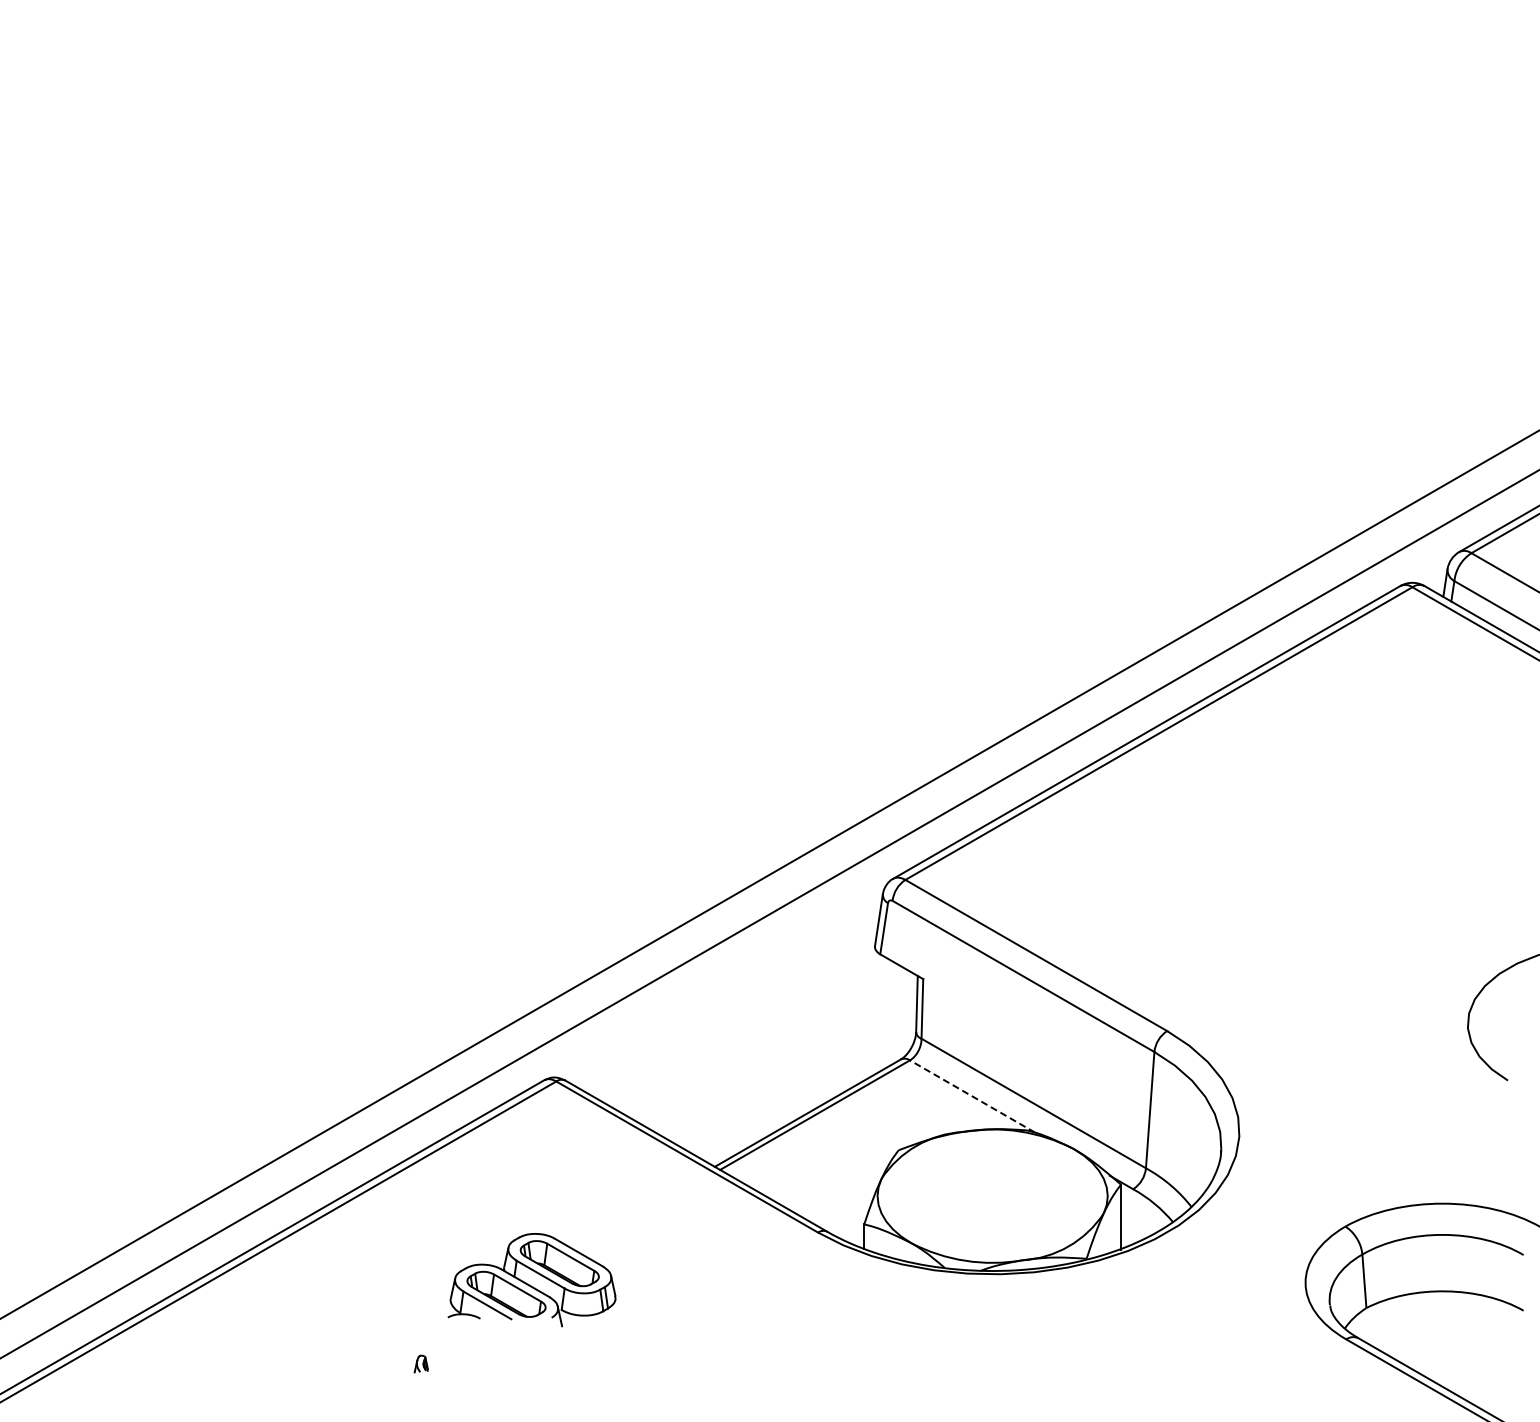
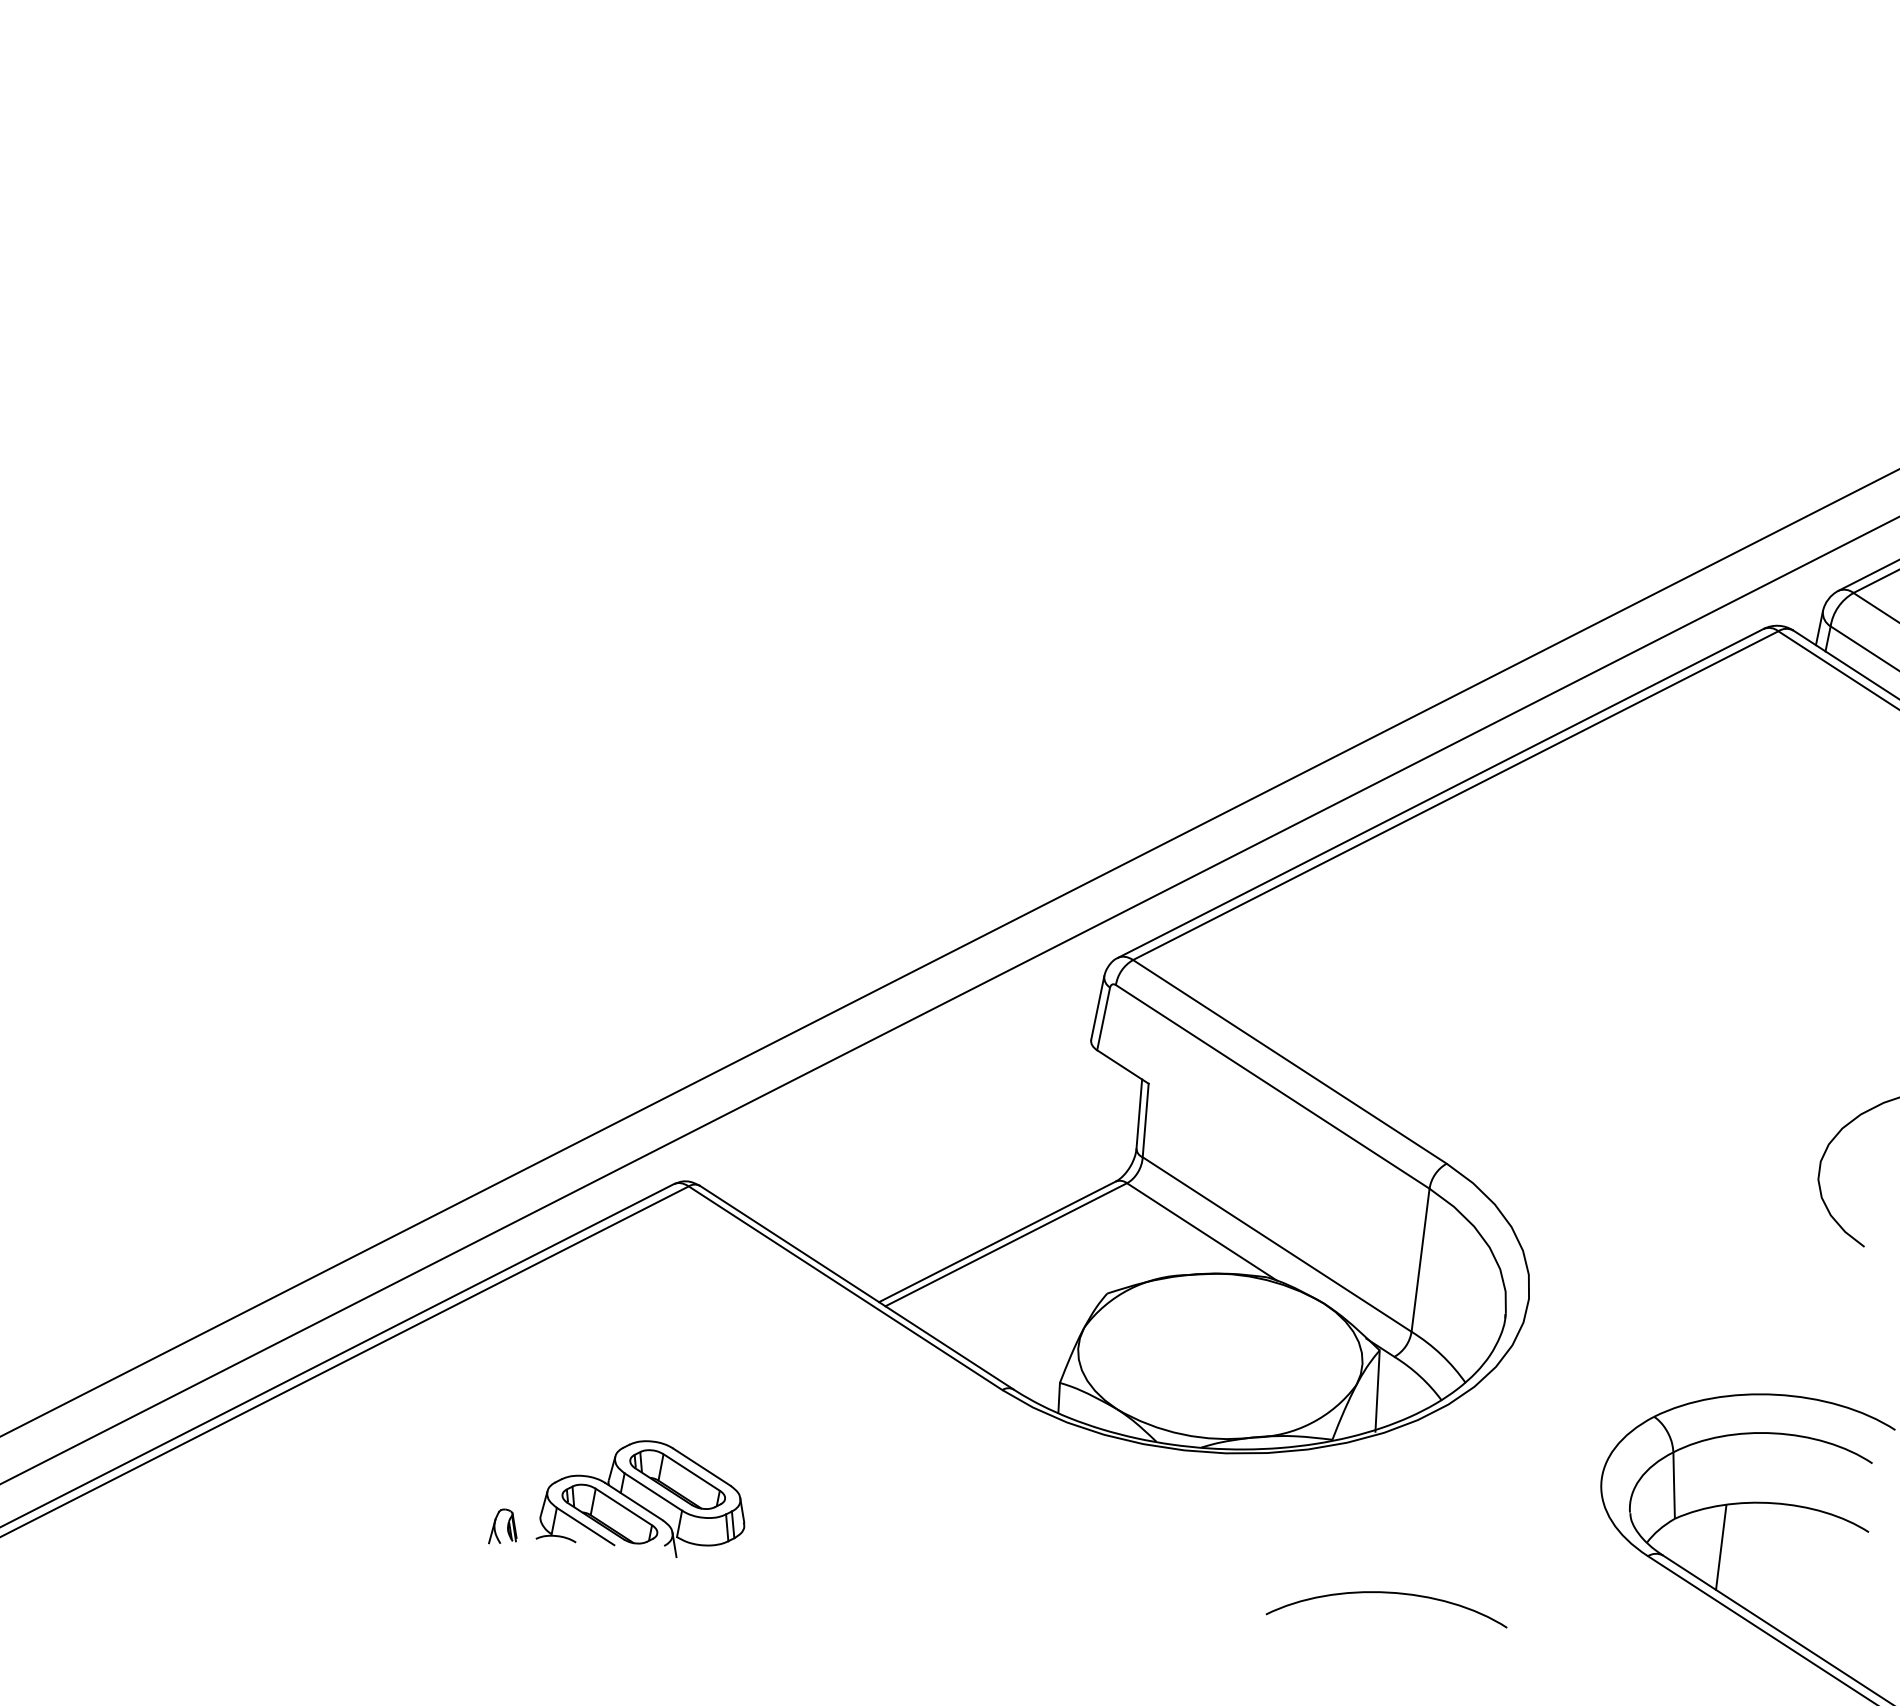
line: (972, 1096) -> (1201, 1231), dashed -> solid
part: (531, 1280) -> (641, 1498), moved
line: (1404, 1329) -> (1720, 1547), added
part: (421, 1363) -> (503, 1526), size x1.67
curve: (1137, 1380) -> (1387, 1593), added

